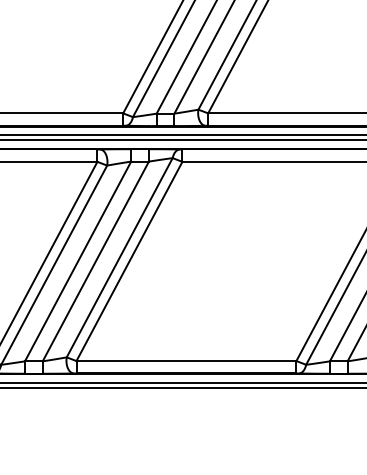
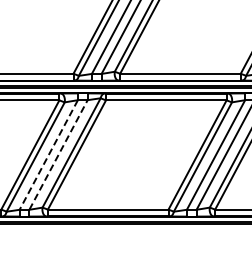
line: (95, 260) -> (58, 154), solid -> dashed
line: (77, 262) -> (48, 155), solid -> dashed

